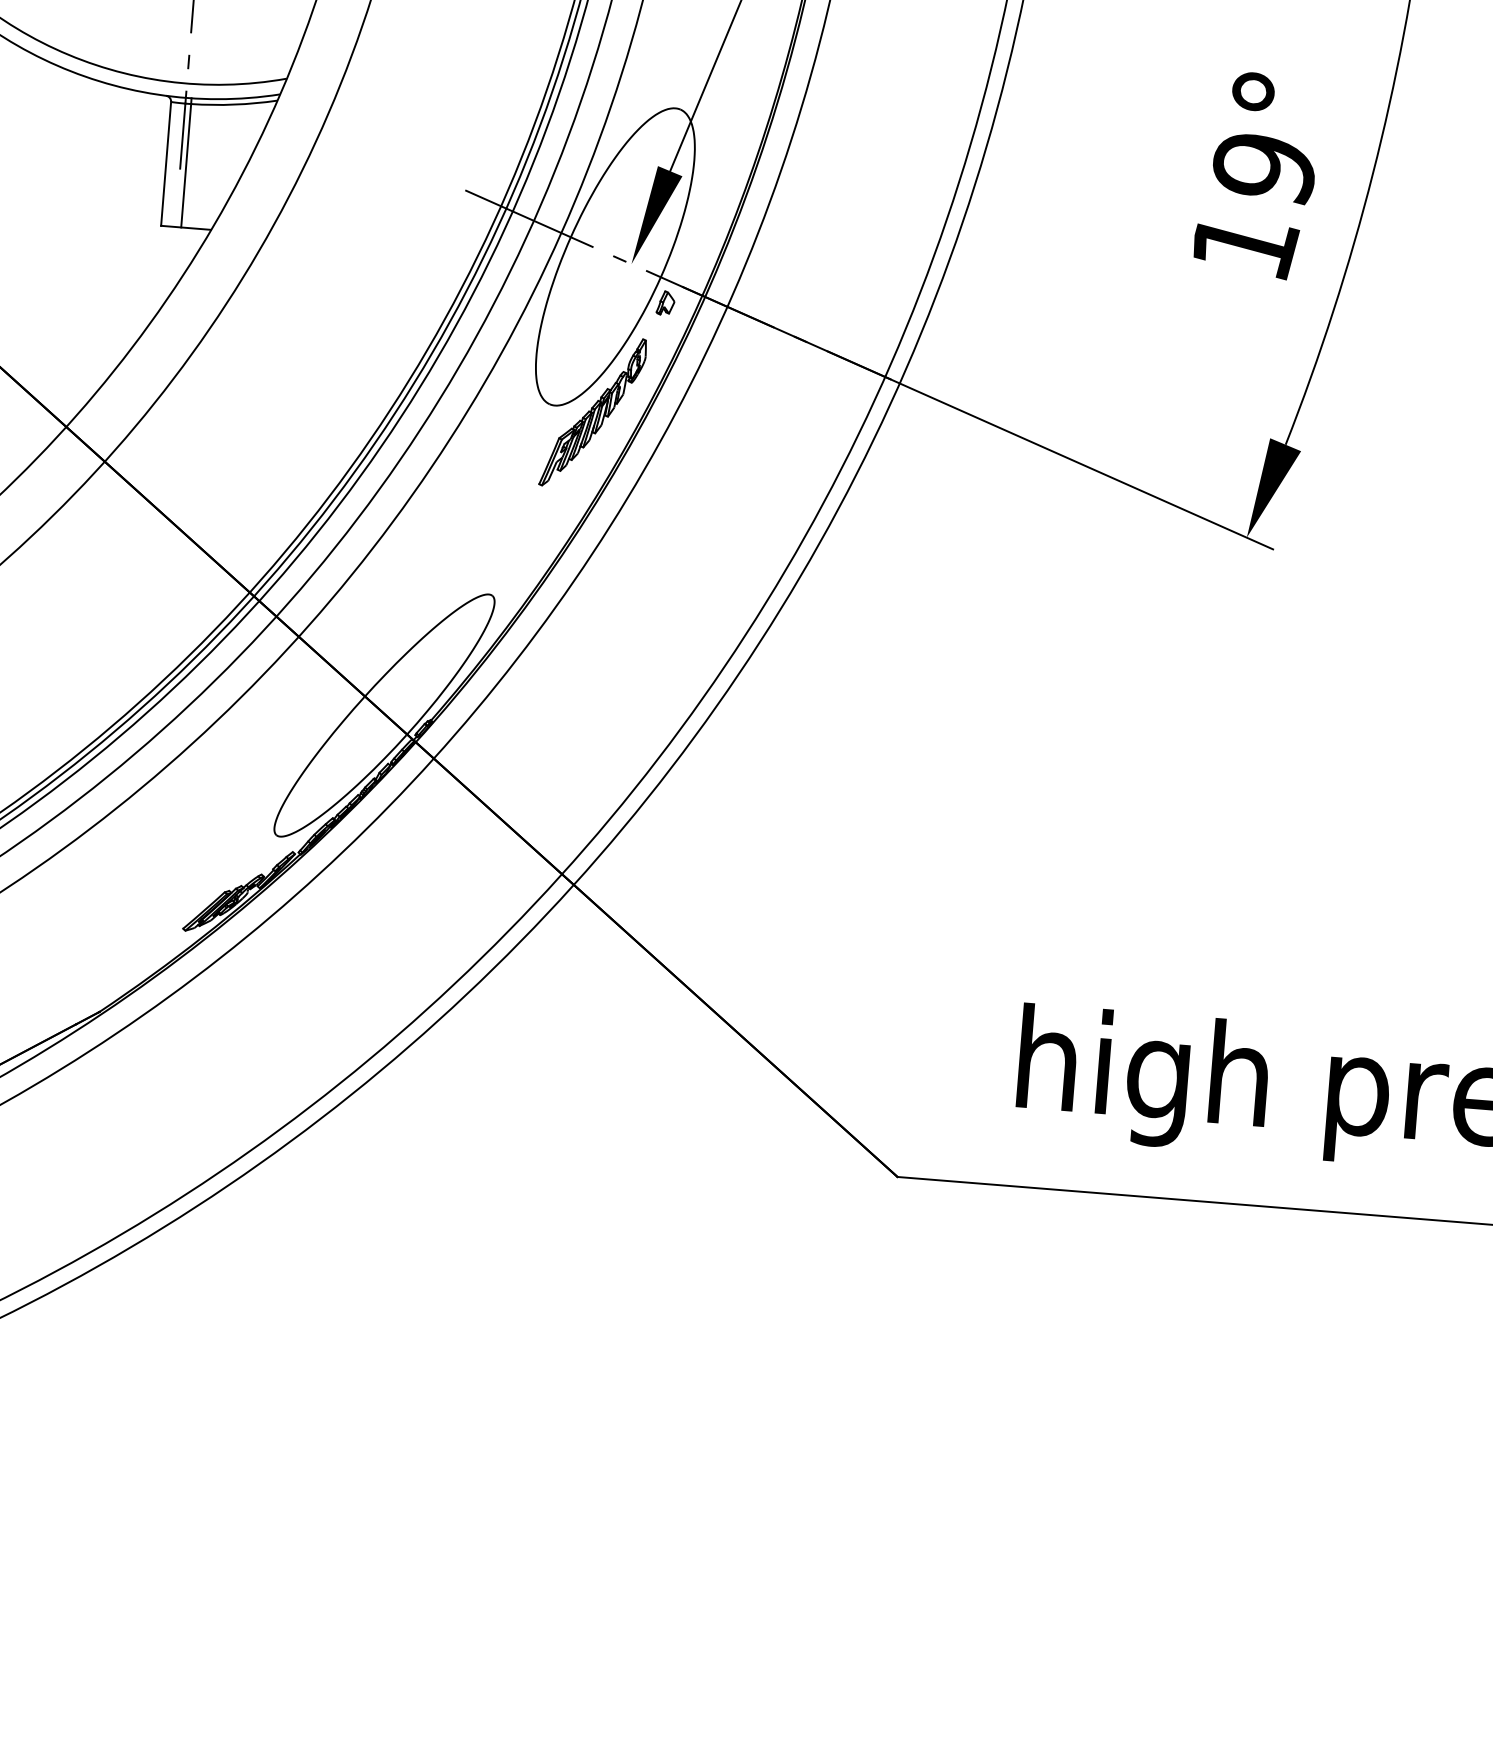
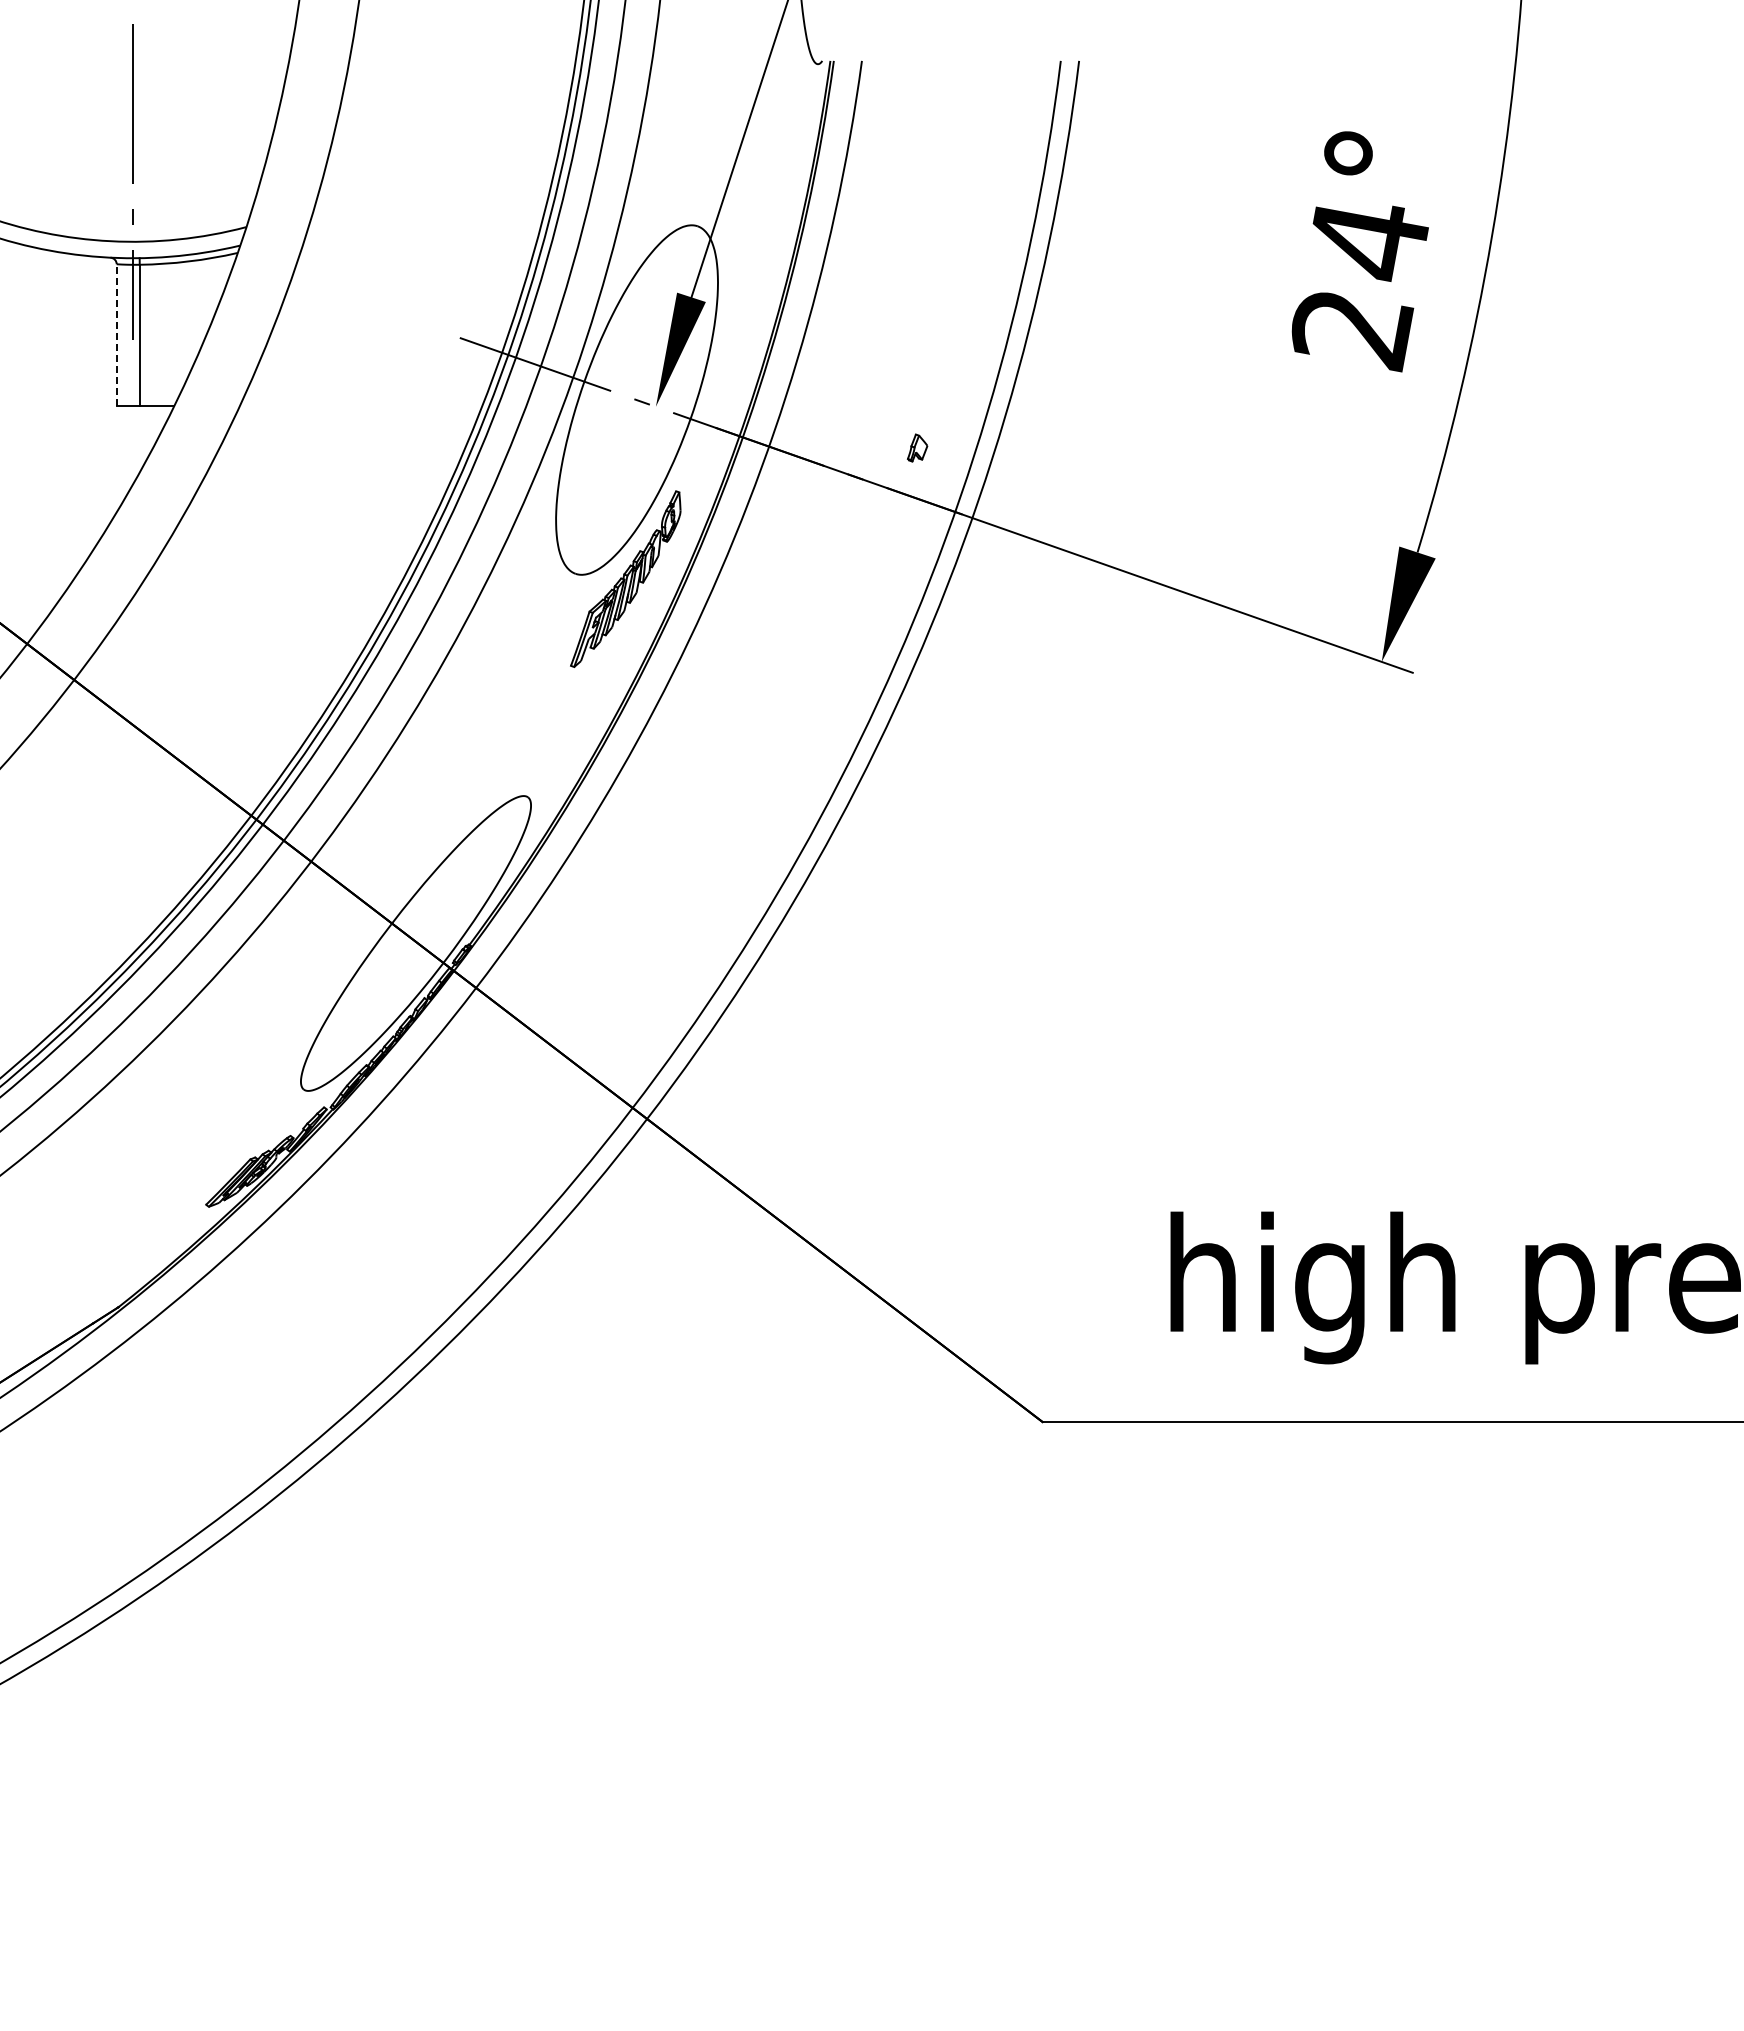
line: (165, 164) -> (116, 335), solid -> dashed
text: (1253, 209) -> (1359, 287), 19° -> 24°
part: (665, 302) -> (917, 447), moved

